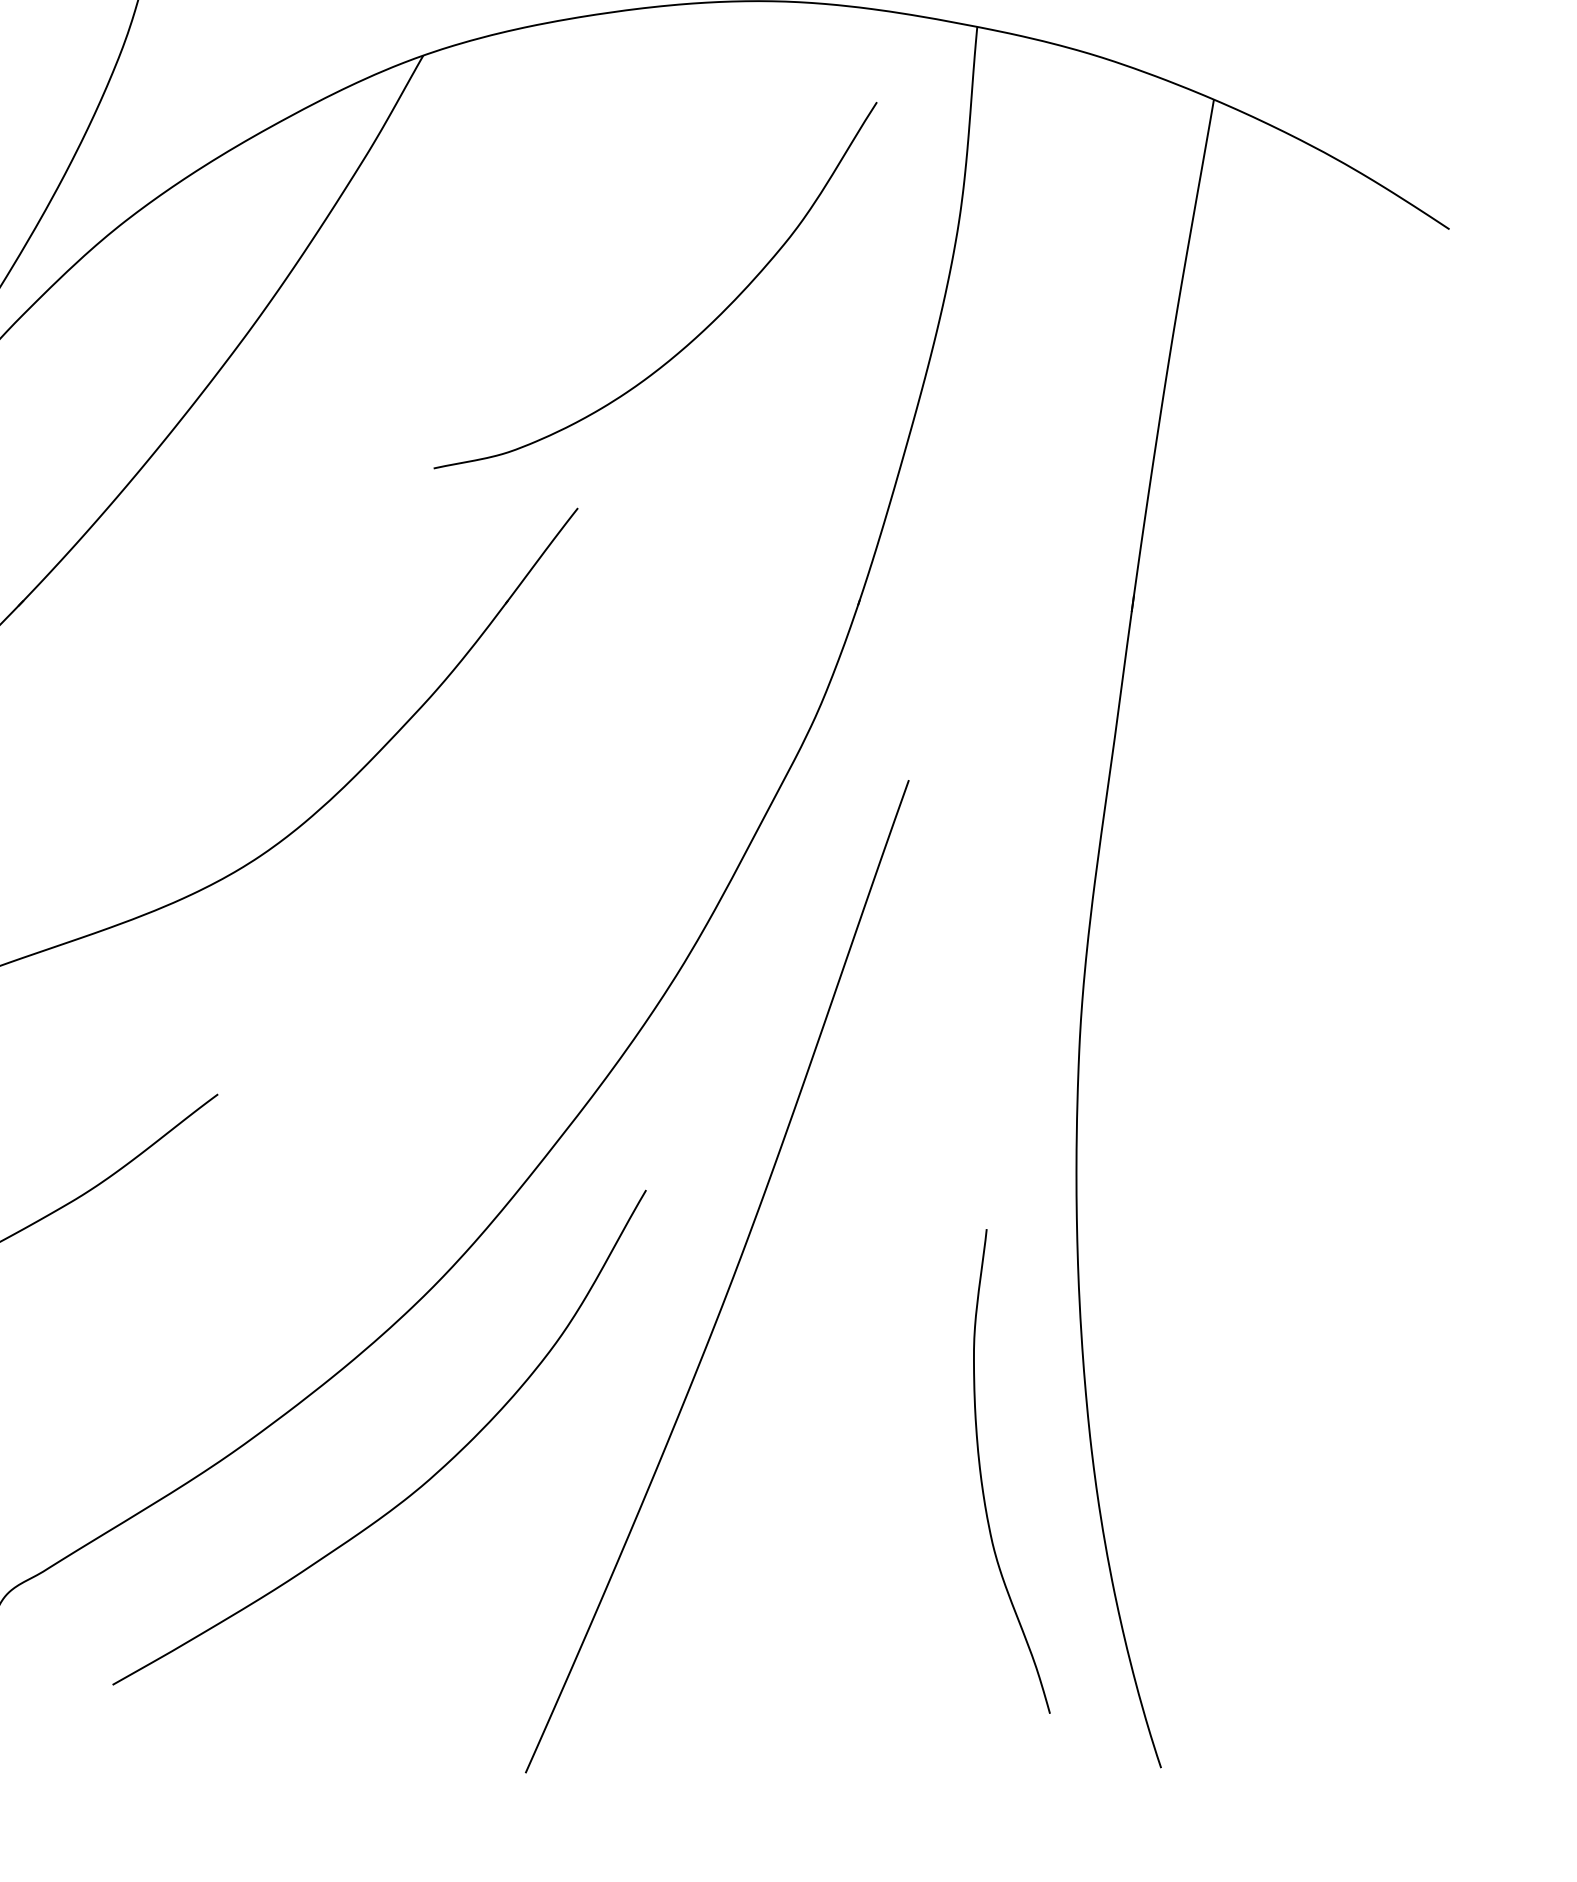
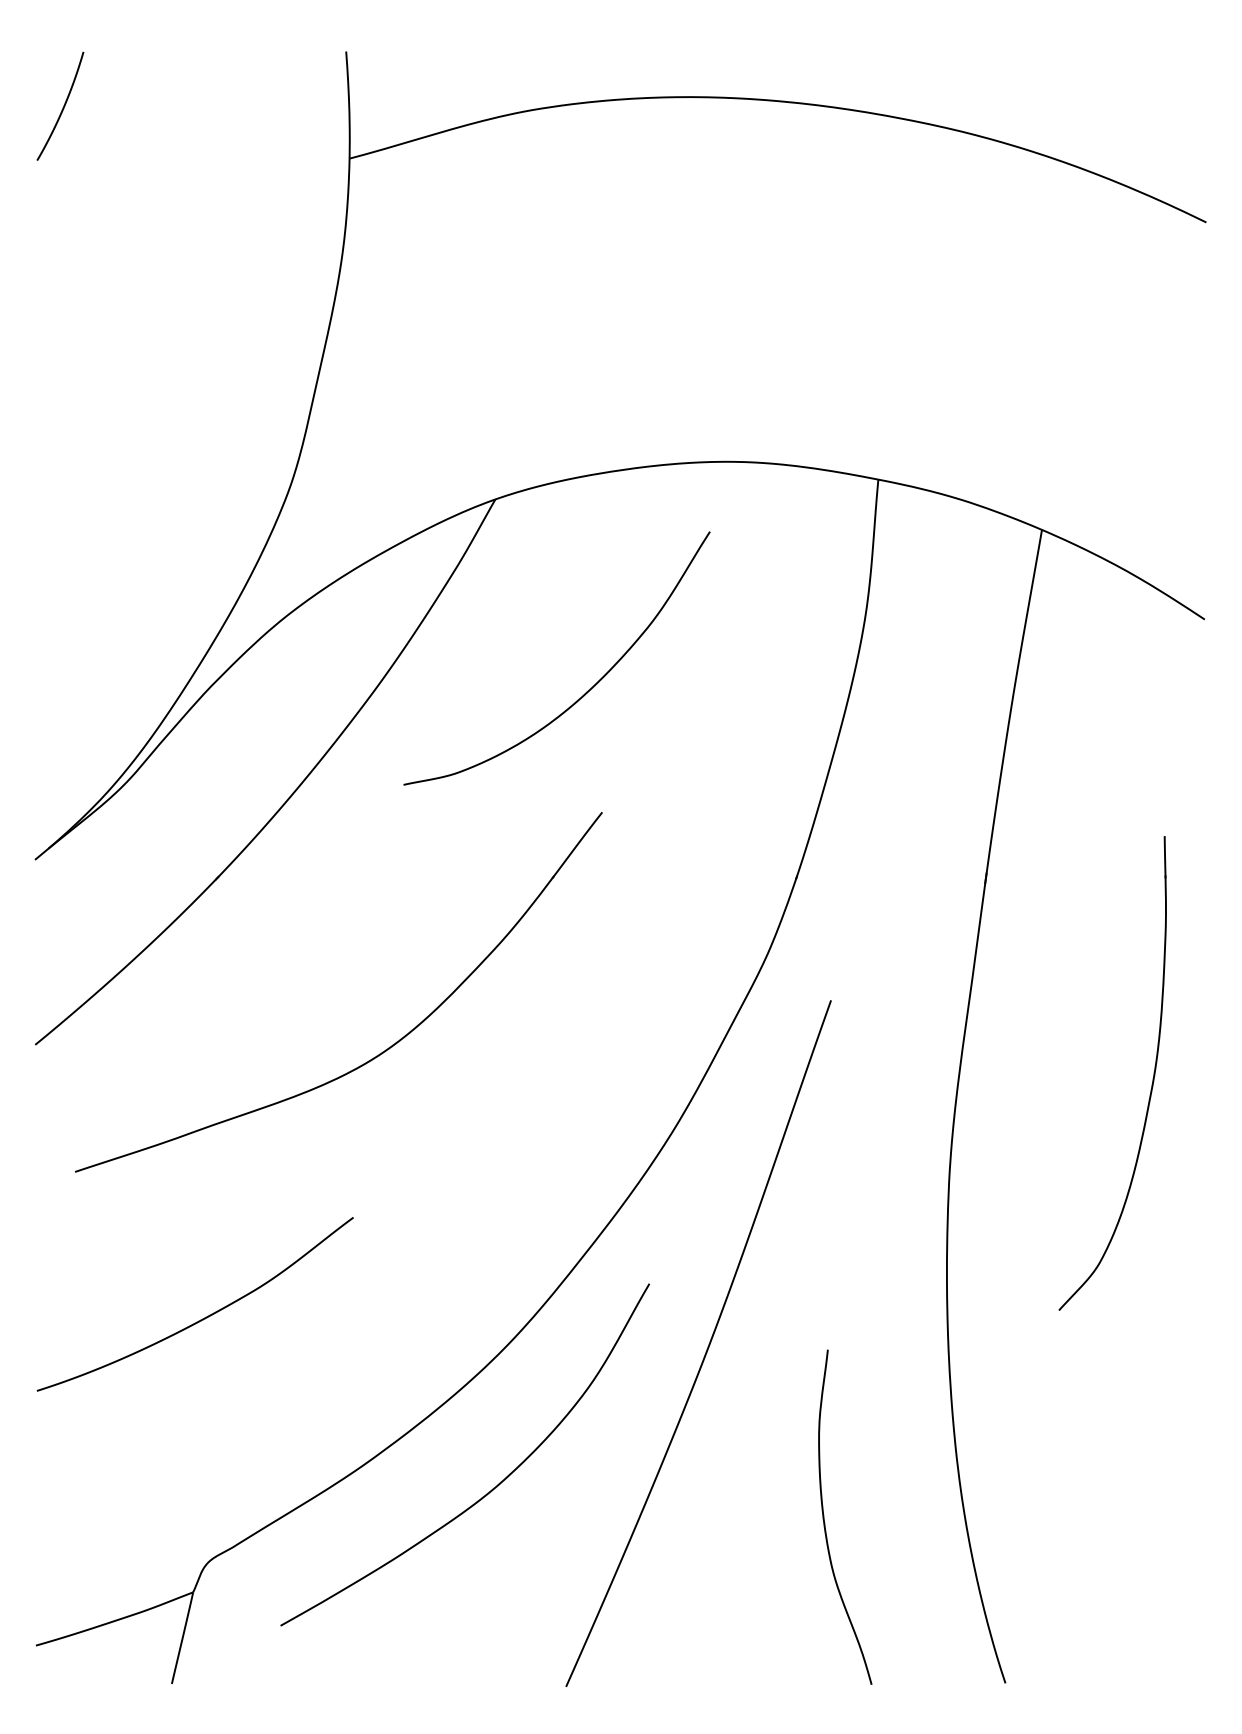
curve: (701, 330) -> (588, 689), moved
part: (1373, 893) -> (1152, 1078), added
curve: (981, 1470) -> (824, 1516), moved

